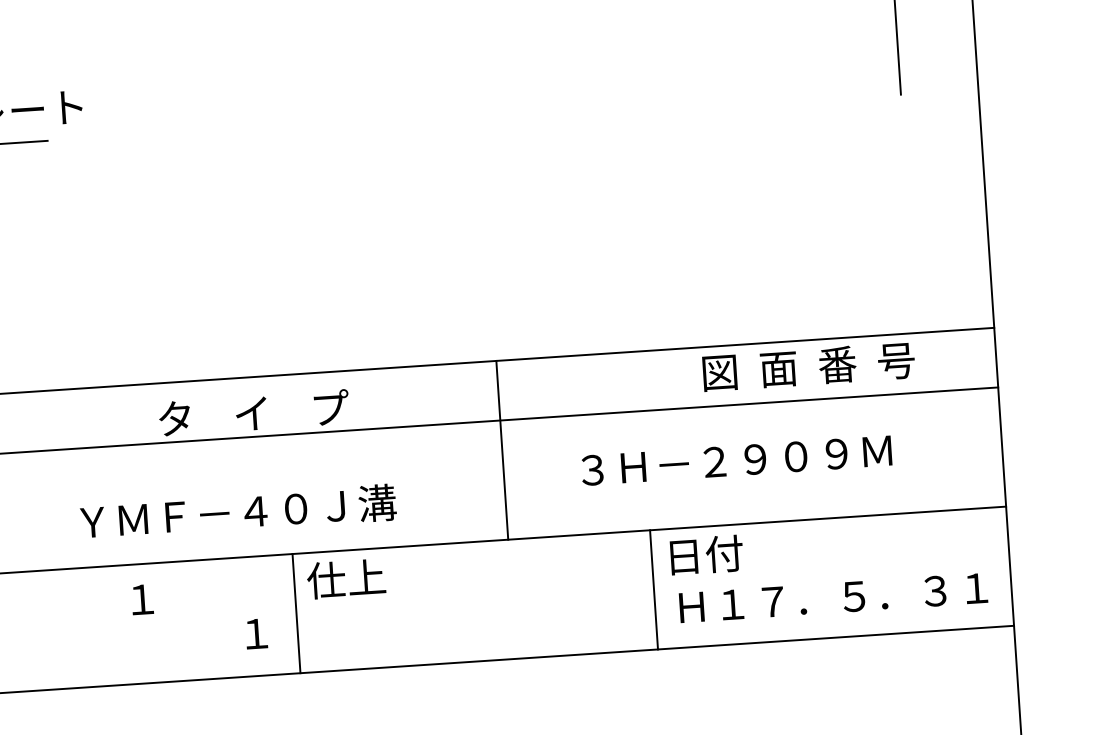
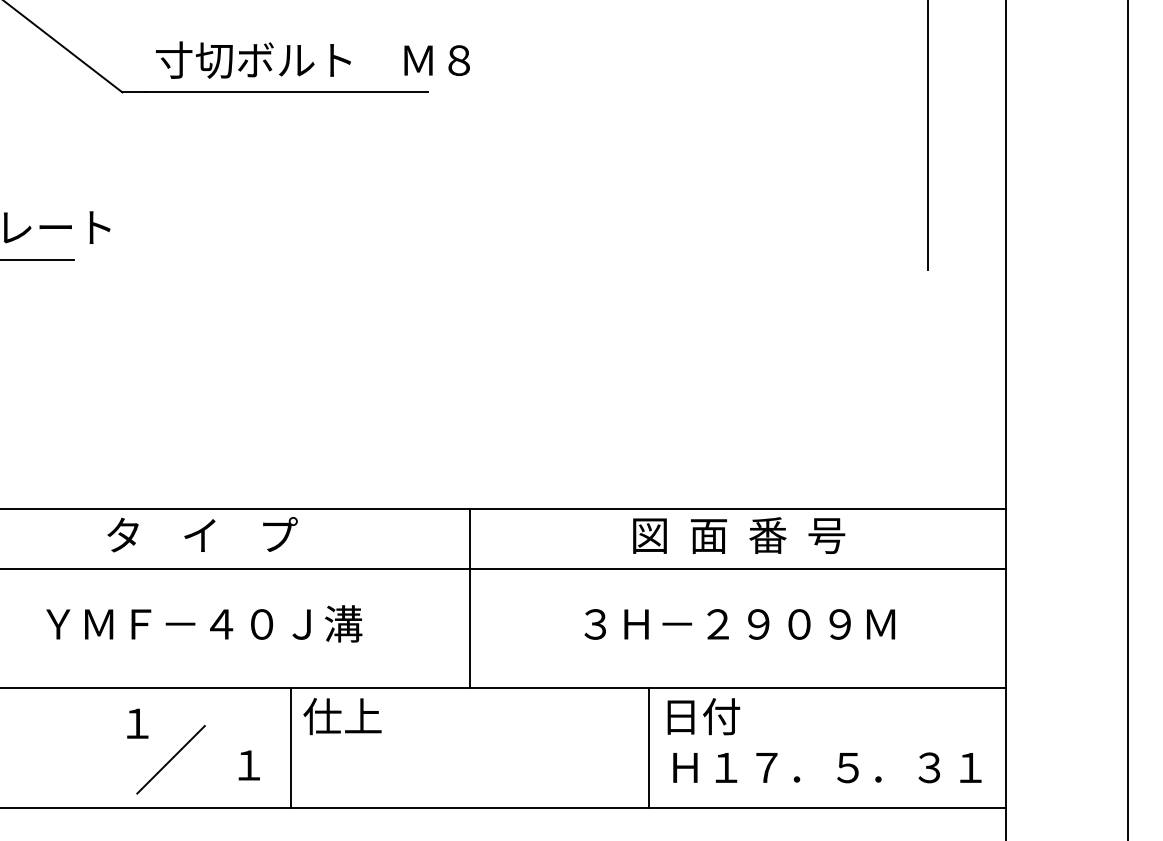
text: (809, 366) -> (739, 535), moved
text: (254, 412) -> (202, 534), moved
line: (502, 450) -> (469, 598), moved
text: (238, 511) -> (204, 623), moved
line: (177, 633) -> (170, 759), added

